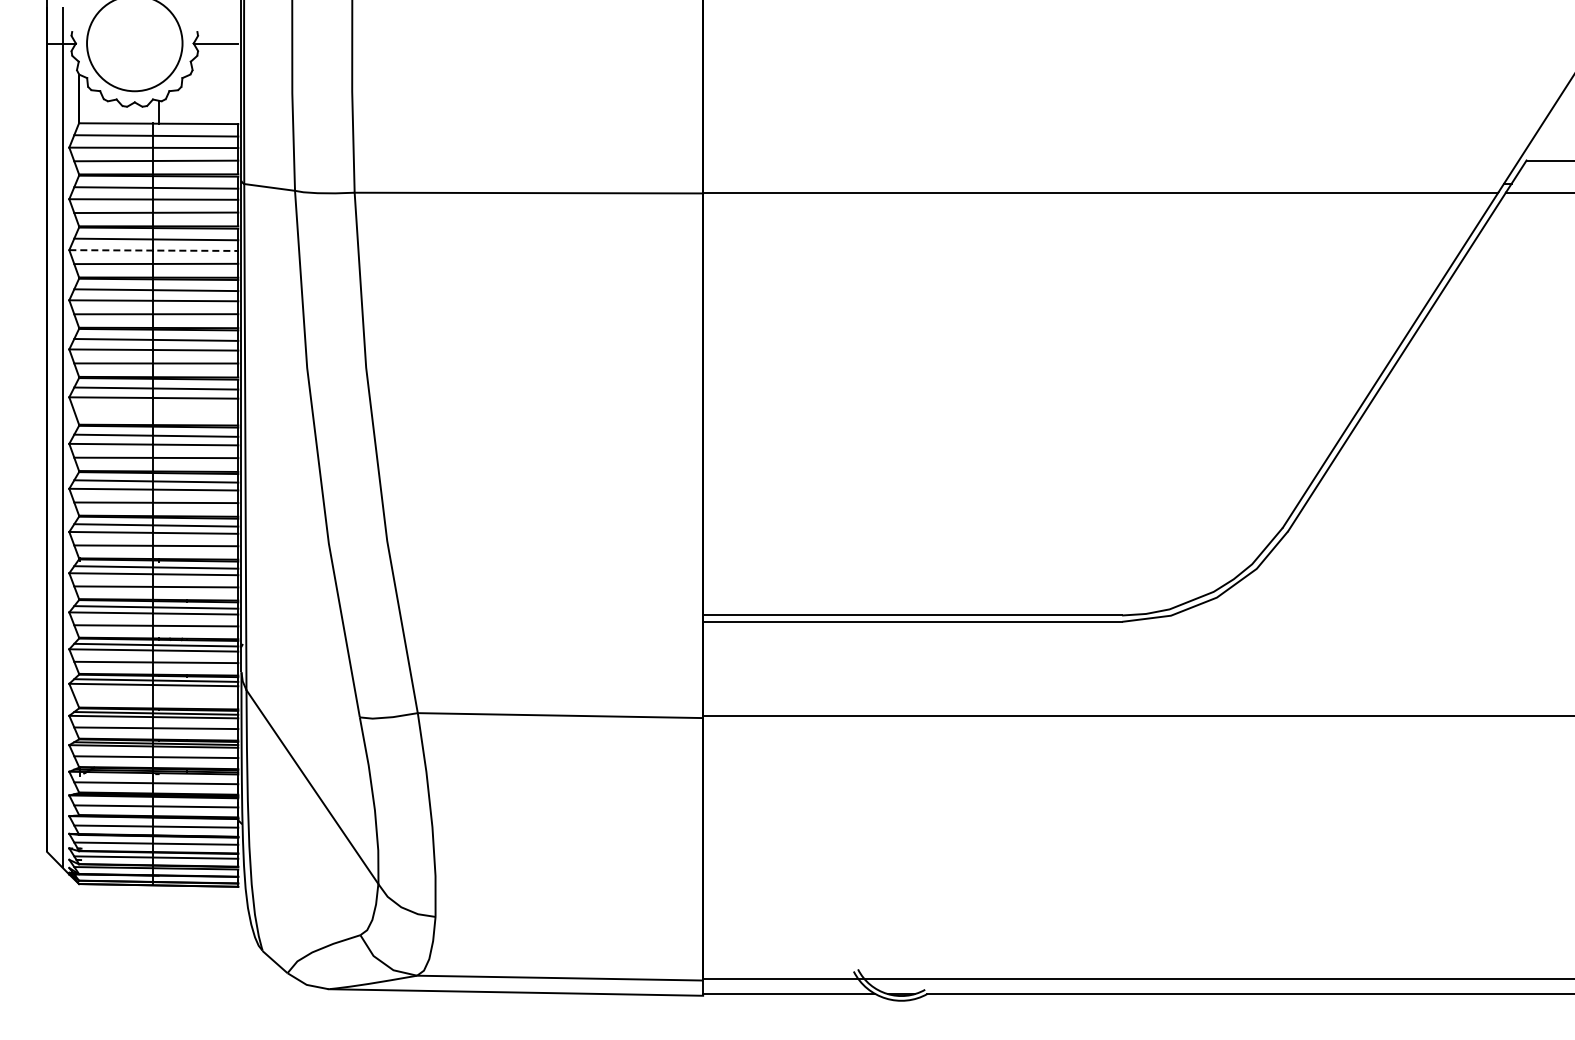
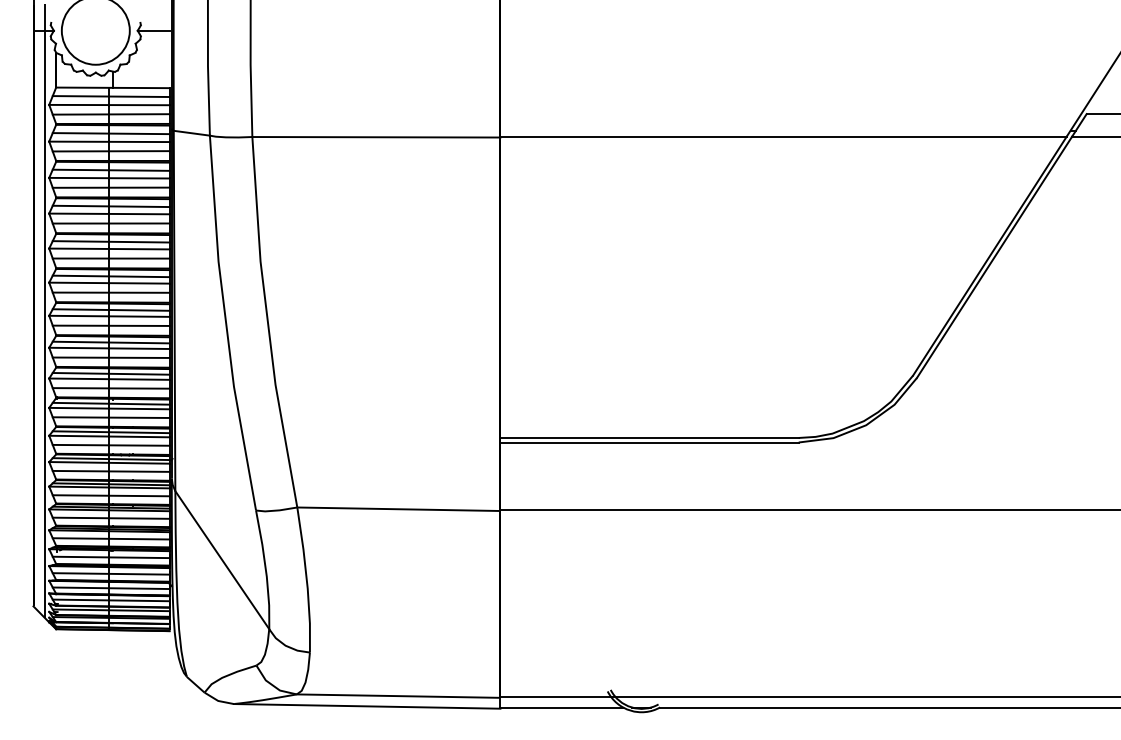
line: (154, 250) -> (109, 178), dashed -> solid
line: (156, 411) -> (111, 292), added
line: (156, 696) -> (111, 495), added

